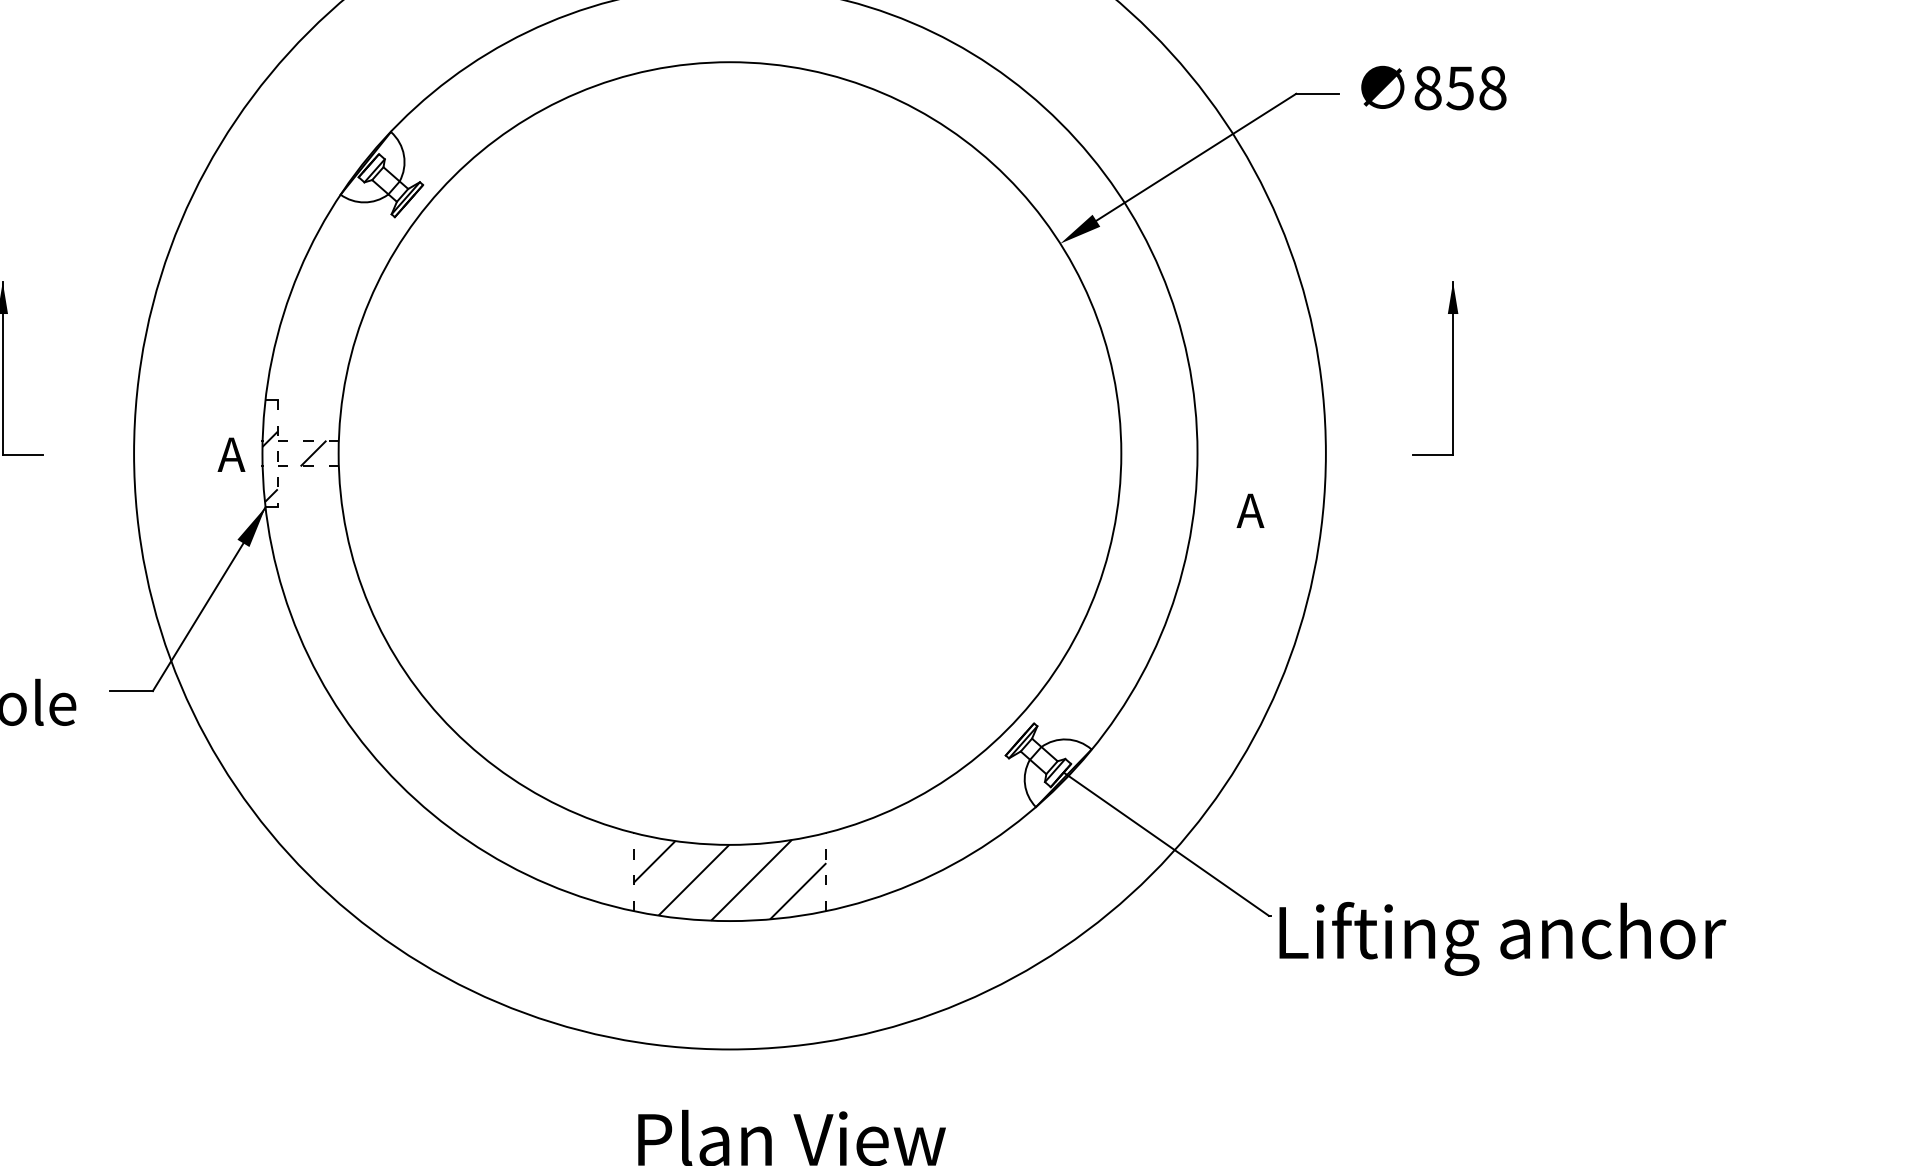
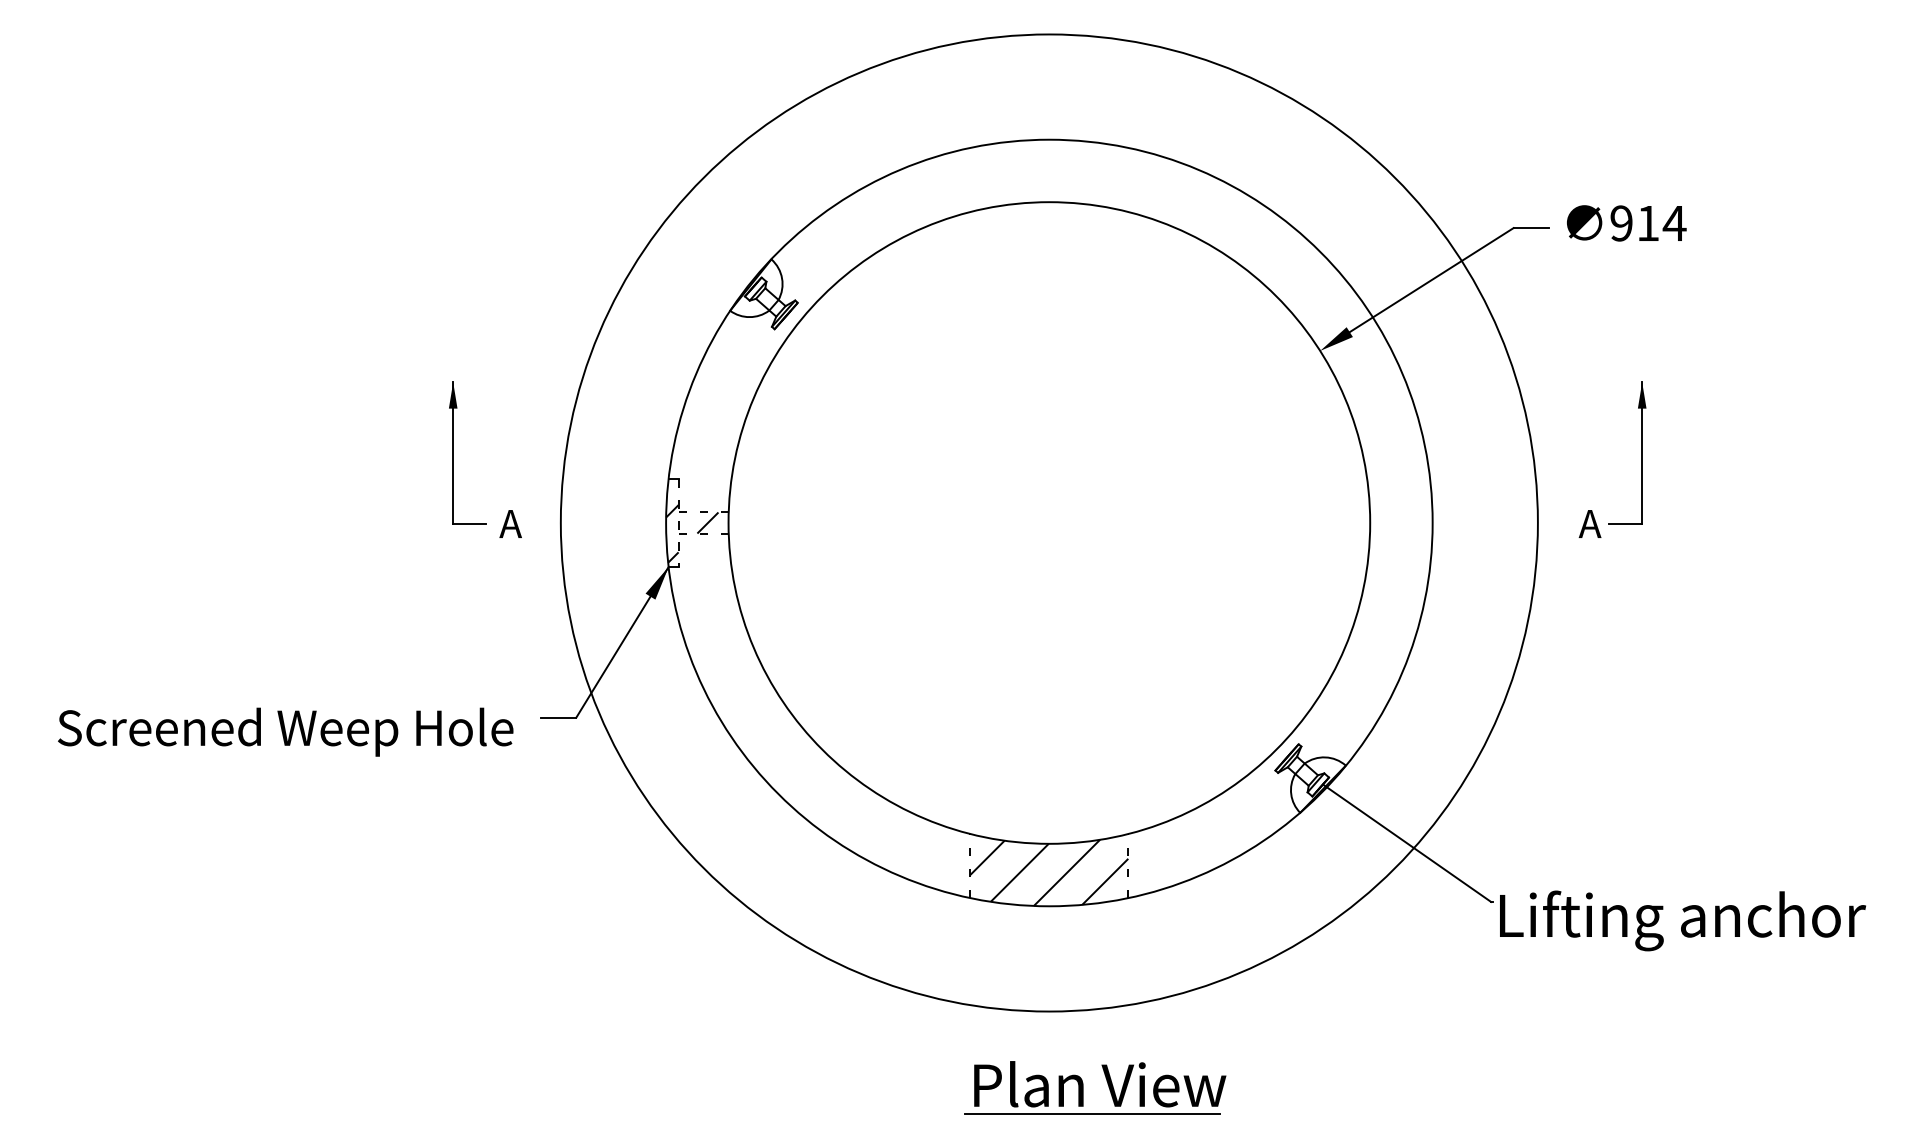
text: (1460, 88) -> (1648, 223), 858 -> 914
text: (231, 454) -> (510, 523), moved
text: (1249, 510) -> (1589, 523), moved

